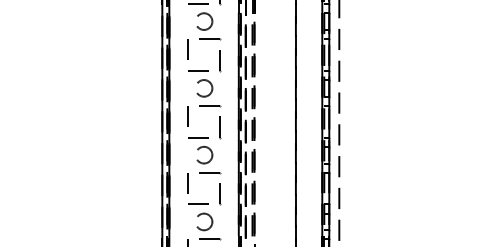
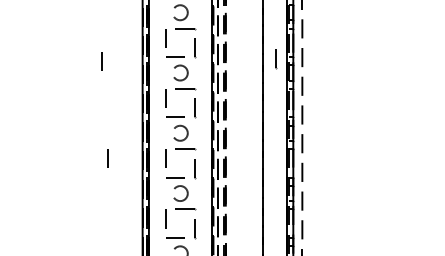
line: (310, 73) -> (276, 59), added
line: (116, 75) -> (101, 61), added
line: (123, 183) -> (107, 158), added

